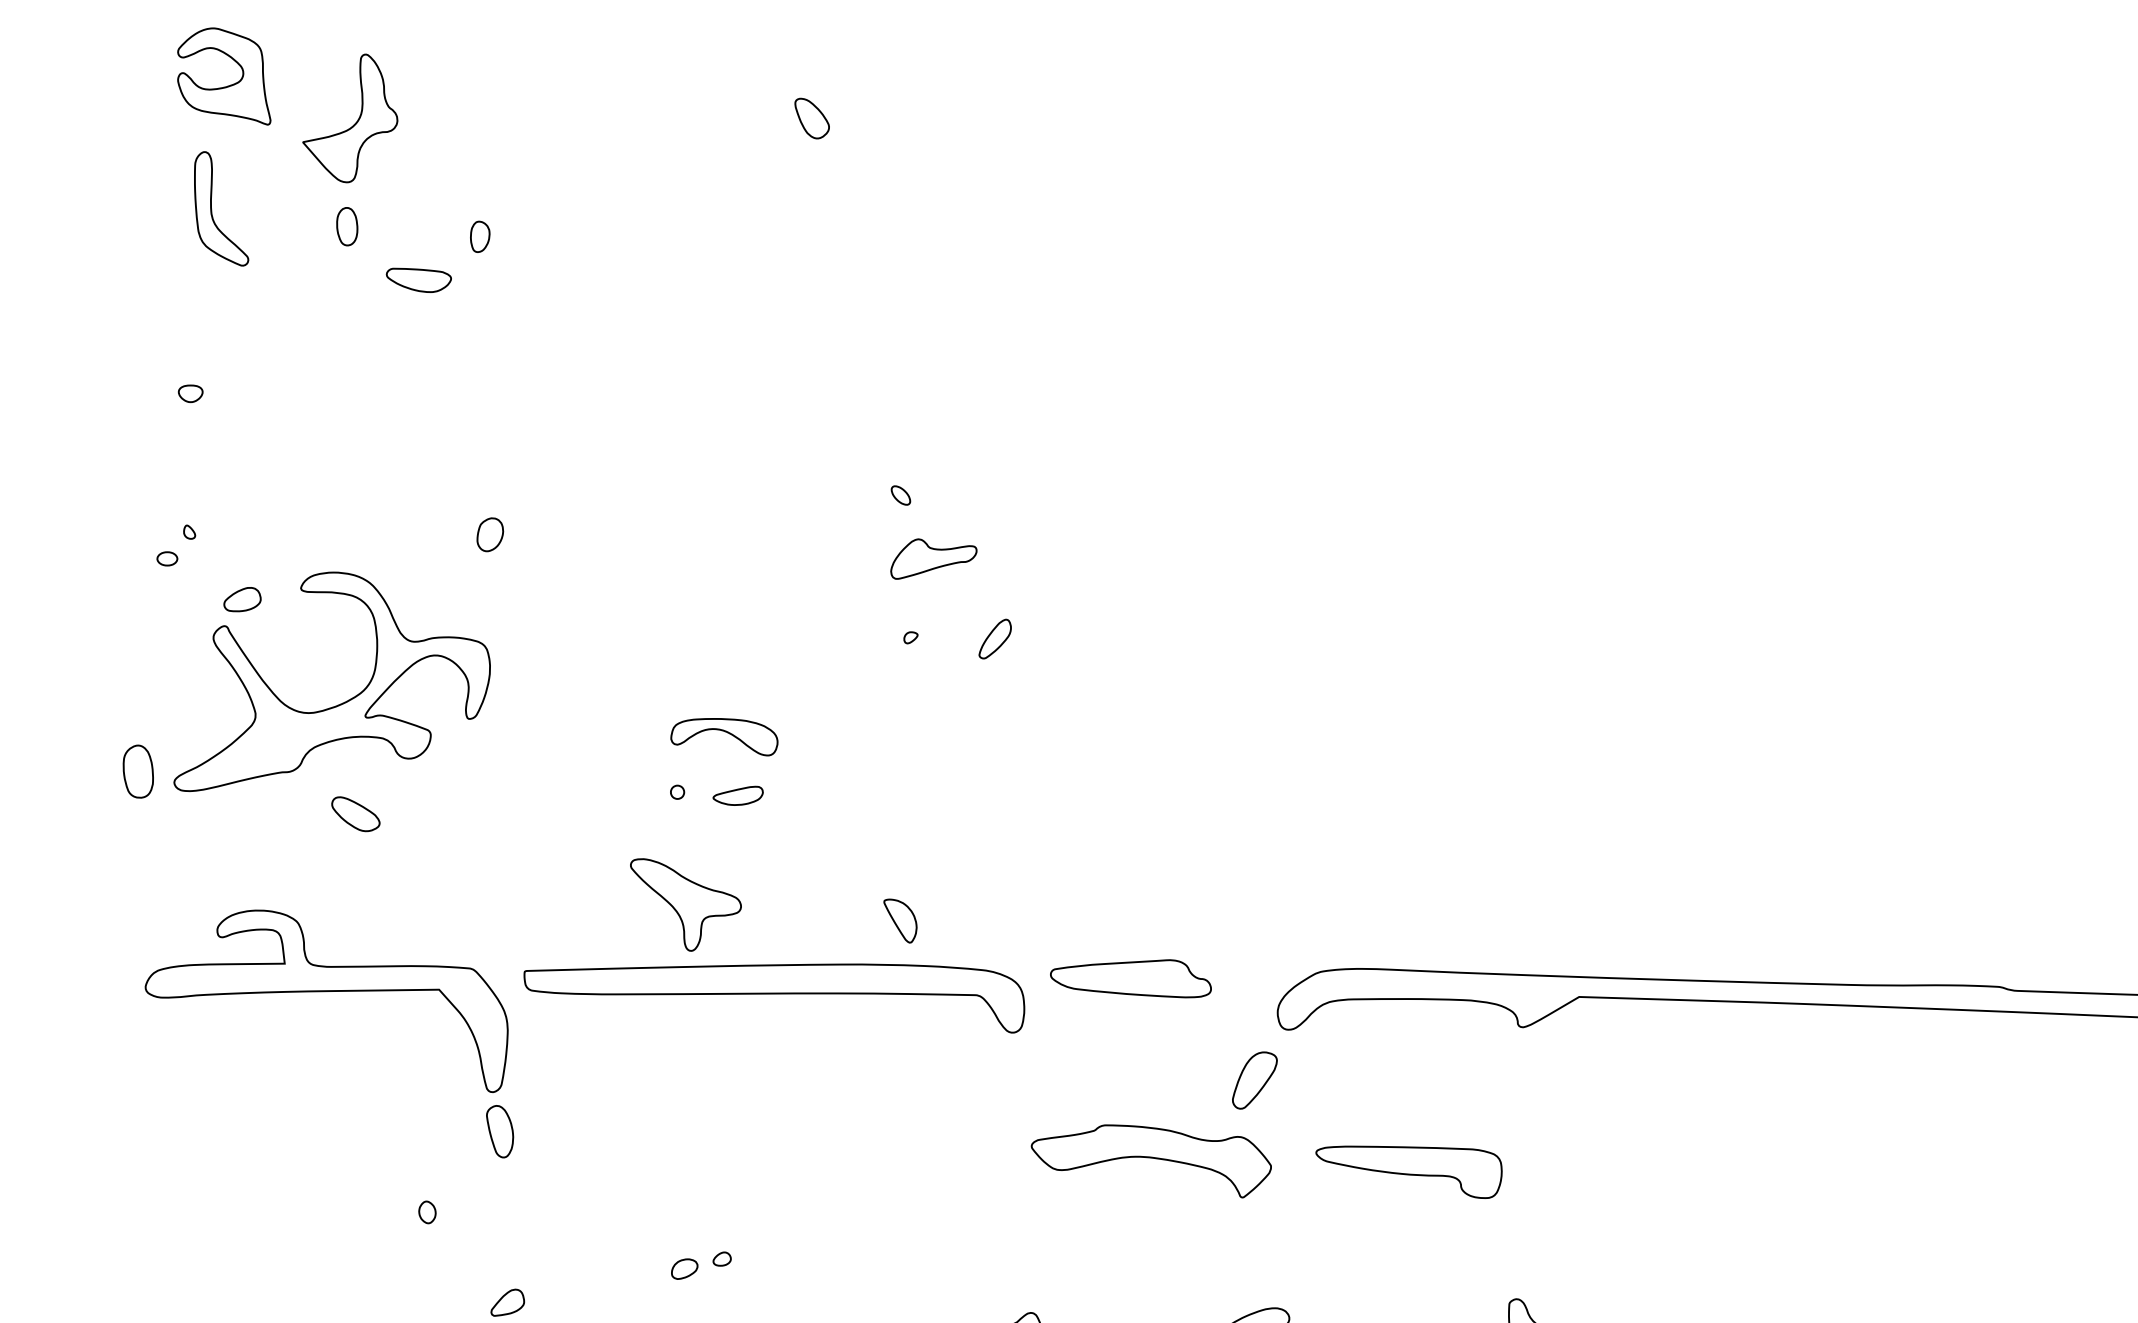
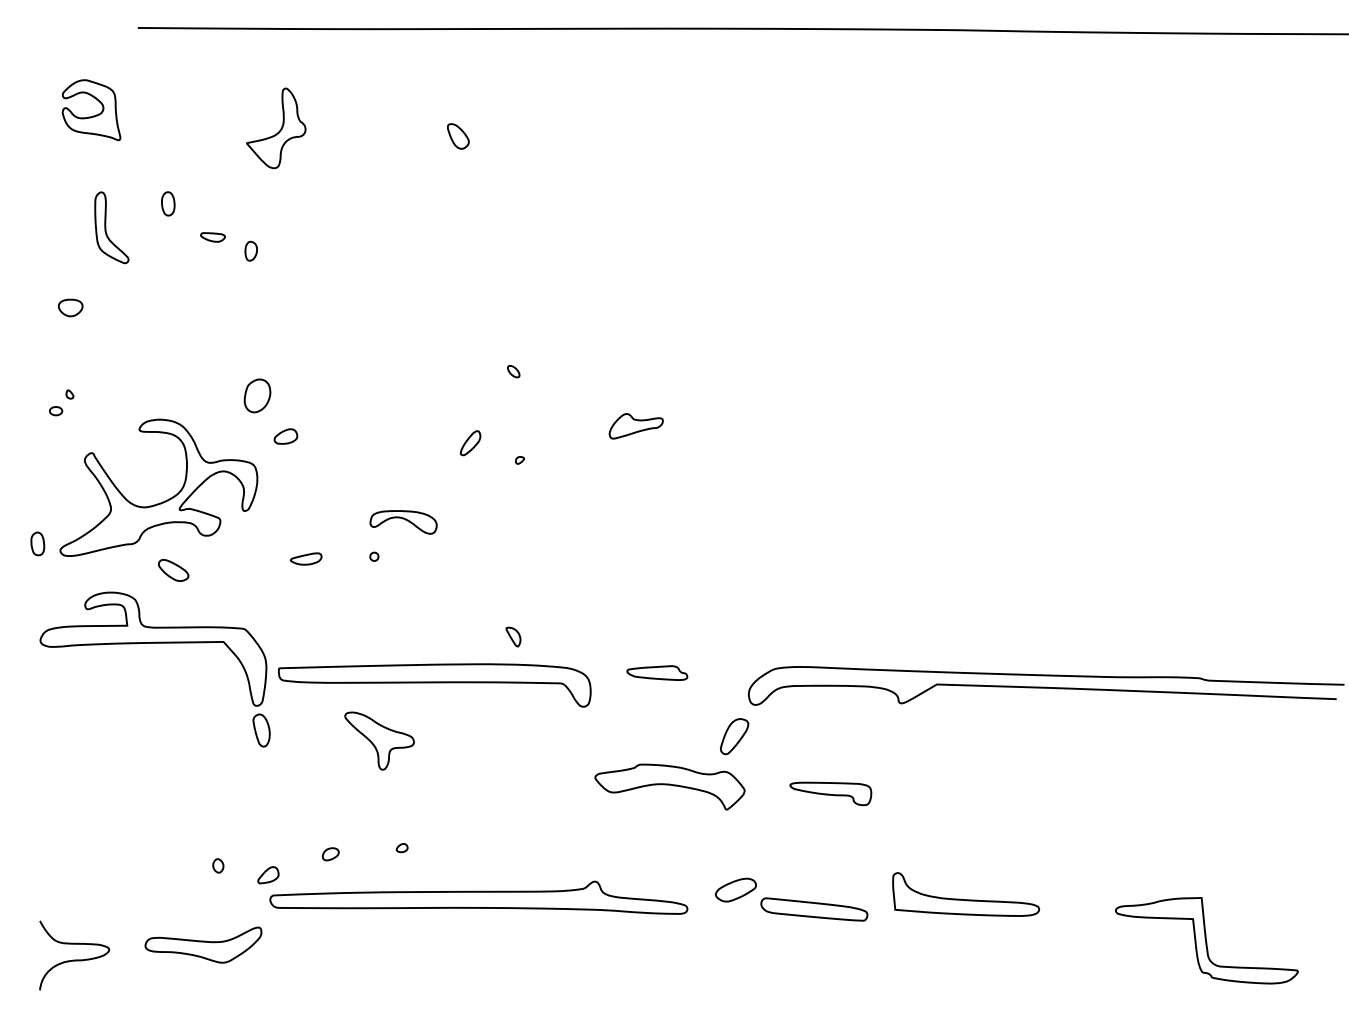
part: (350, 118) -> (276, 128), moved
part: (220, 208) -> (111, 227), moved
part: (479, 235) -> (250, 250), moved
part: (418, 280) -> (212, 237), size x0.6
part: (190, 394) -> (70, 308), size x1.6
part: (490, 535) -> (257, 396), size x1.6
part: (932, 559) -> (635, 426), moved
part: (241, 599) -> (285, 436), moved
part: (995, 639) -> (470, 443), moved
part: (137, 770) -> (37, 543), size x0.7
part: (737, 795) -> (305, 558), moved
part: (685, 904) -> (379, 740), moved
part: (900, 920) -> (513, 636), size x0.7
part: (1131, 977) -> (657, 672), size x0.6
part: (328, 992) -> (154, 643), moved
part: (1408, 1171) -> (830, 793), size x0.7
part: (427, 1211) -> (218, 865), moved
part: (684, 1269) -> (330, 854), moved

